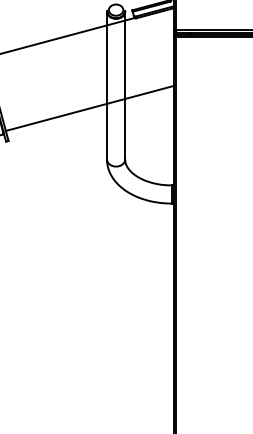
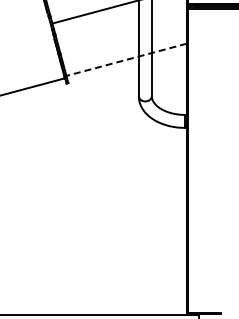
line: (89, 107) -> (126, 59), solid -> dashed

